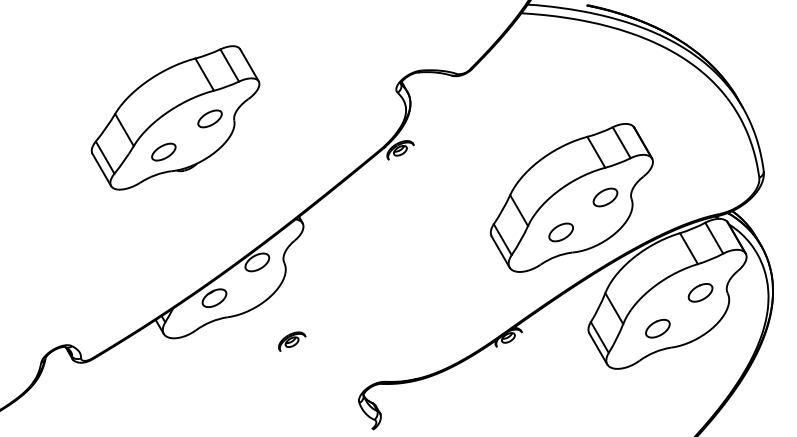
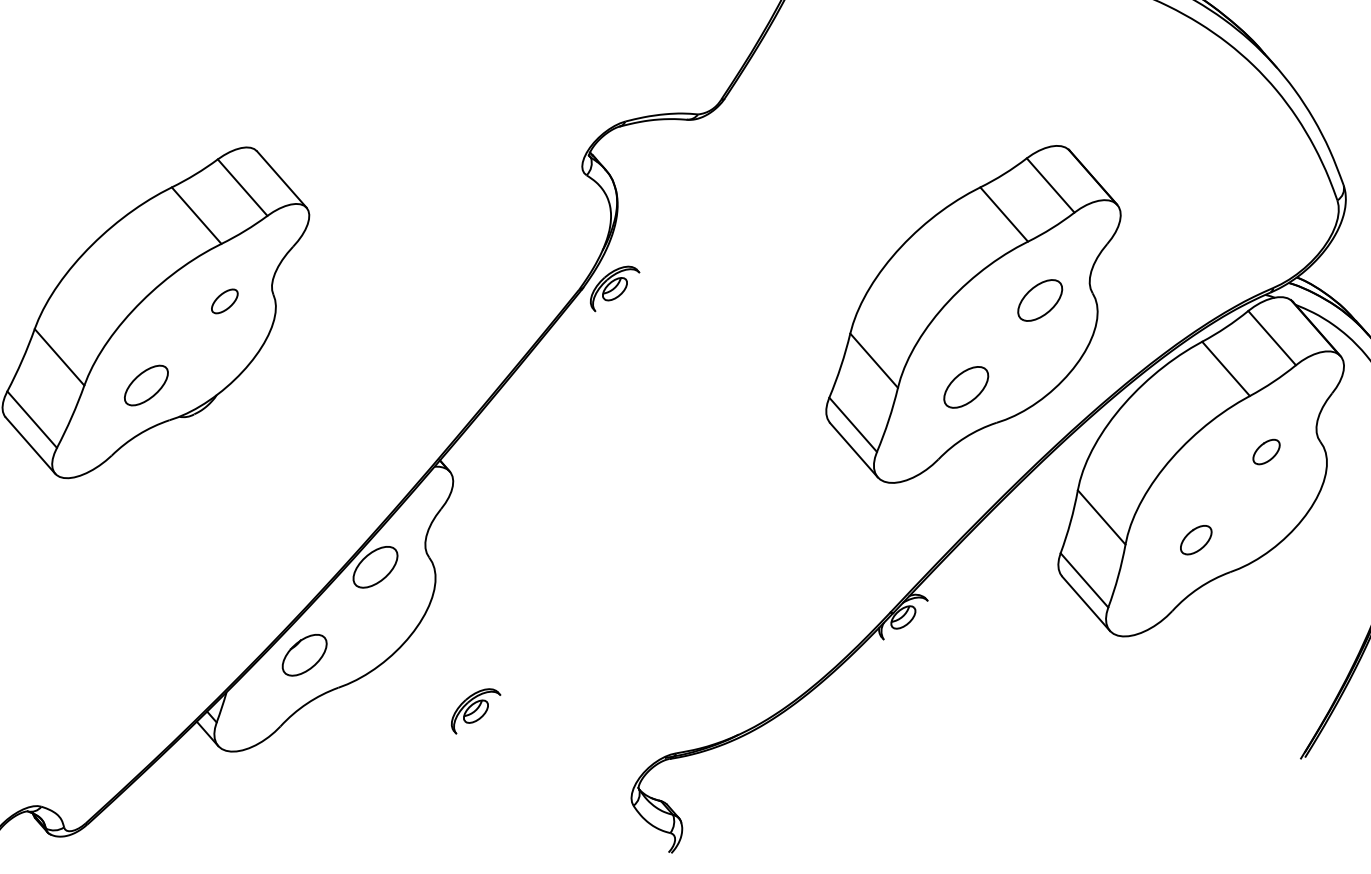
part: (209, 118) -> (223, 300), size x0.6
part: (700, 292) -> (1266, 451), size x0.6
part: (657, 328) -> (1195, 539), size x0.7

